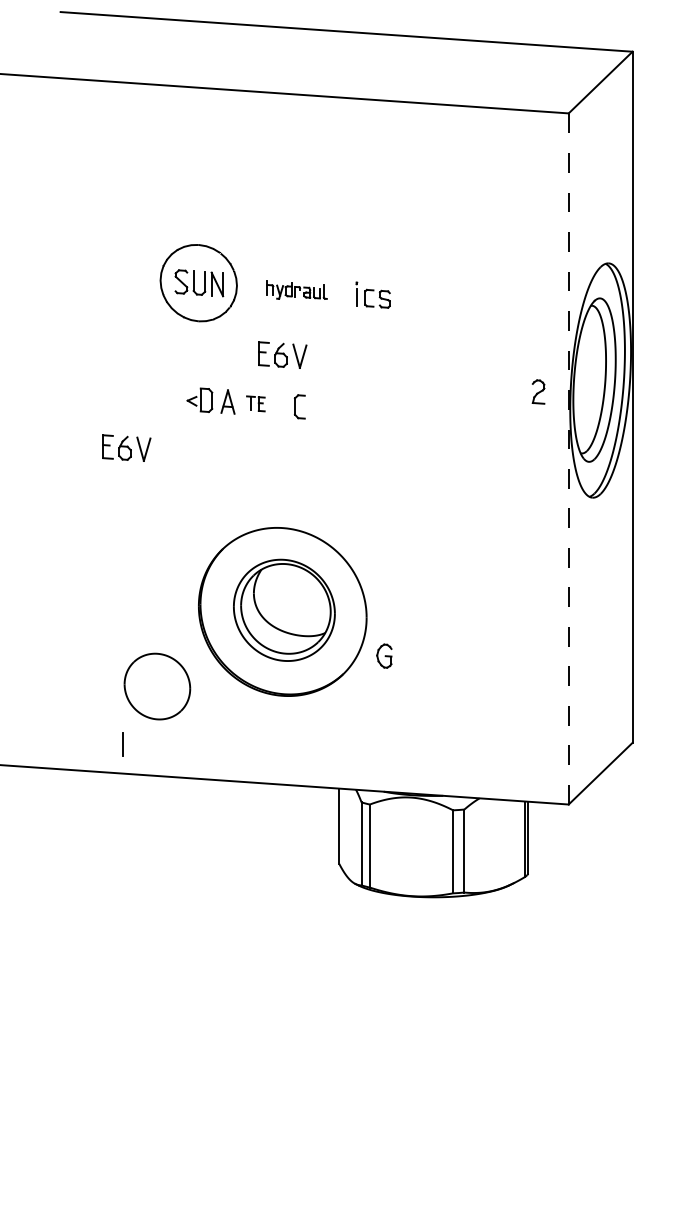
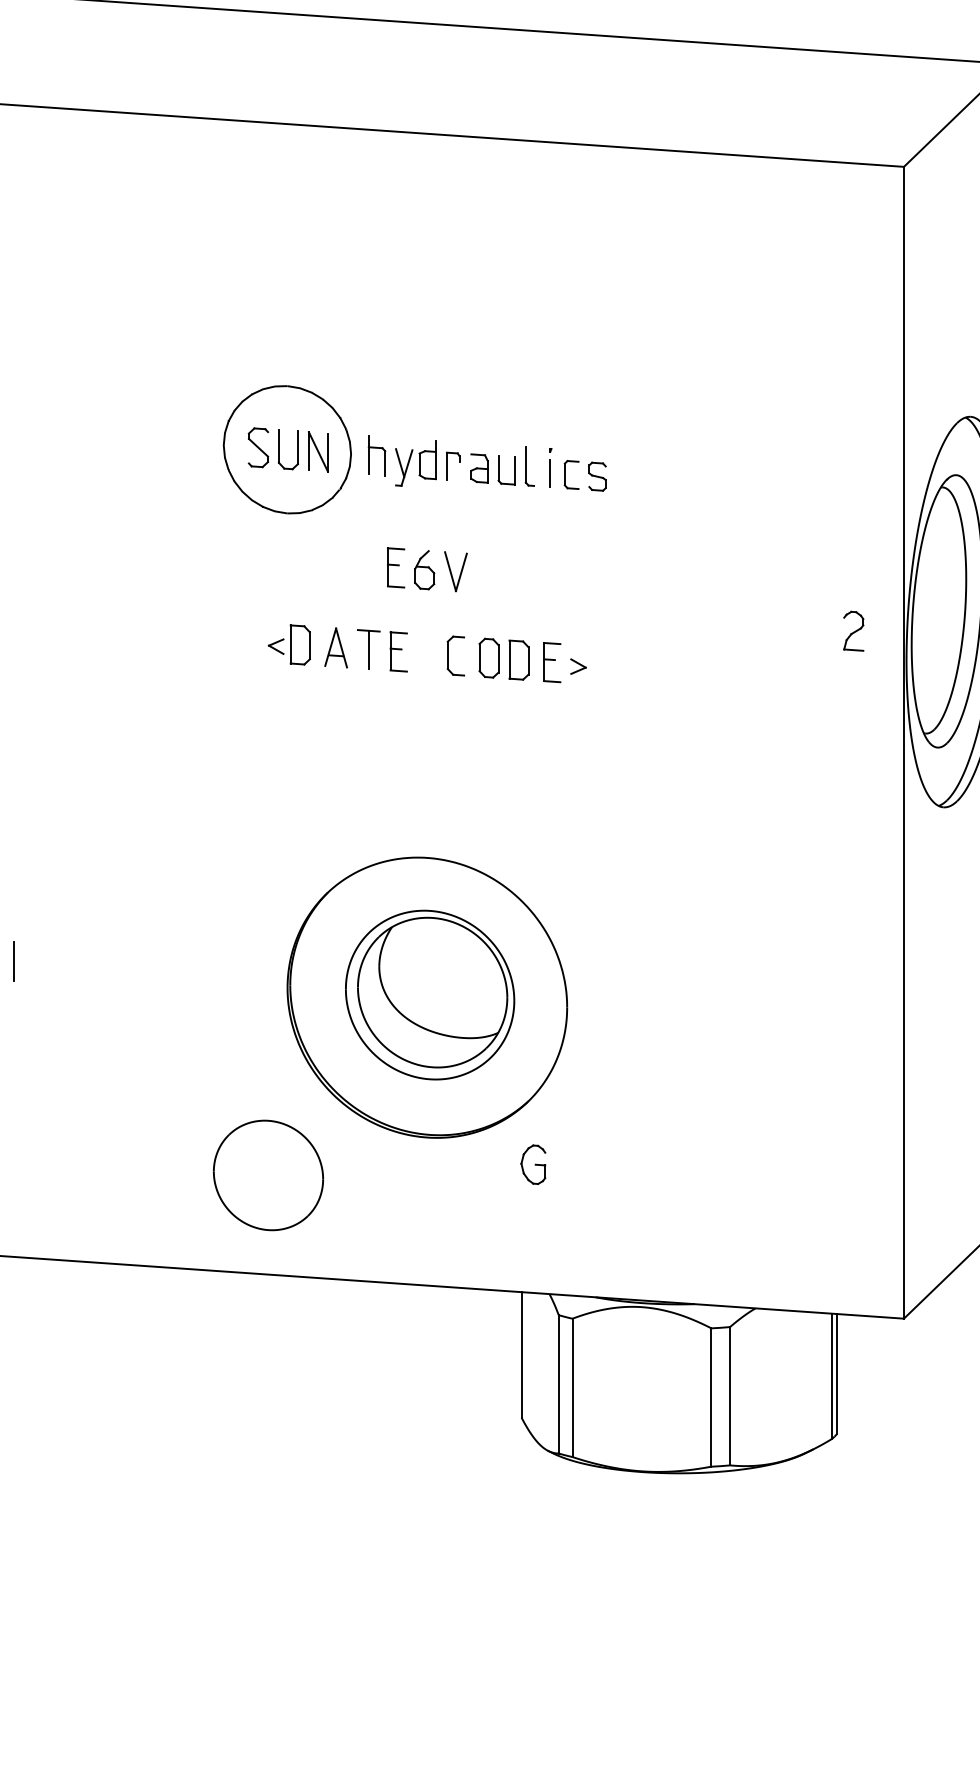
part: (296, 289) -> (450, 460), size x1.67
part: (255, 403) -> (381, 650), size x1.67
part: (345, 409) -> (531, 660), added
part: (126, 447) -> (166, 723), removed
line: (568, 458) -> (903, 741), dashed -> solid
part: (384, 655) -> (533, 1163), moved
part: (157, 686) -> (268, 1175), moved
line: (122, 744) -> (13, 961), moved

